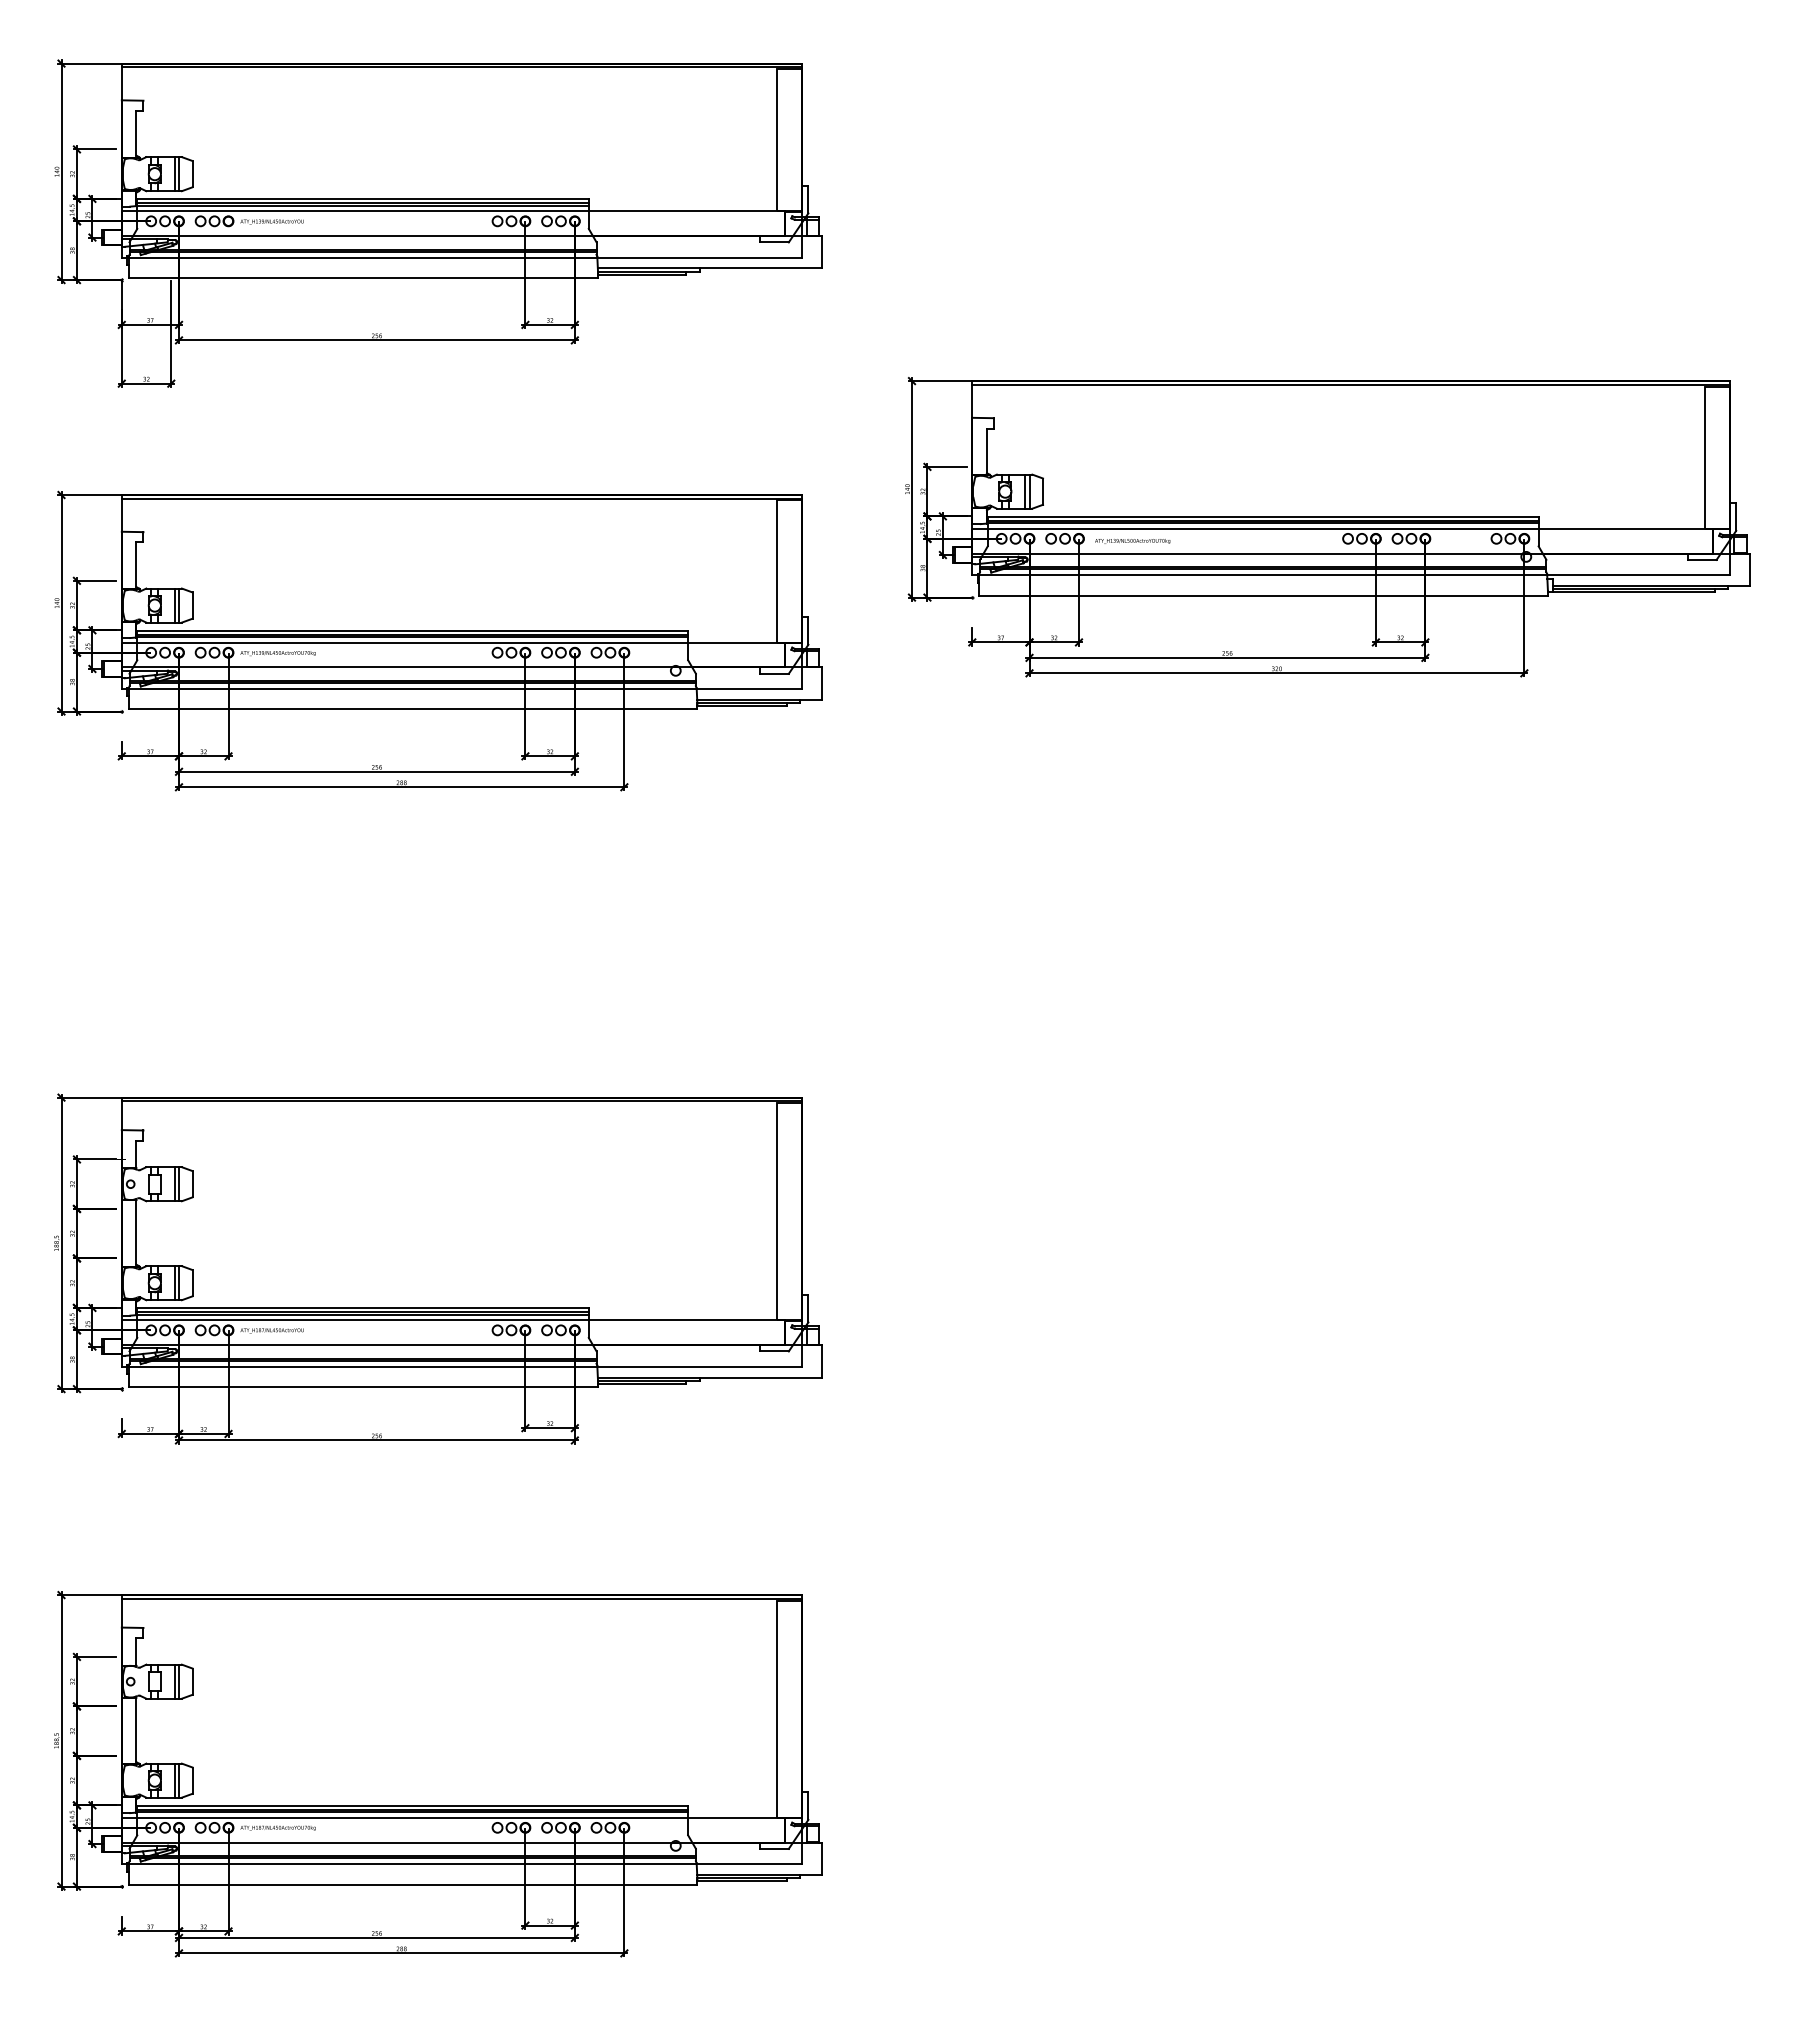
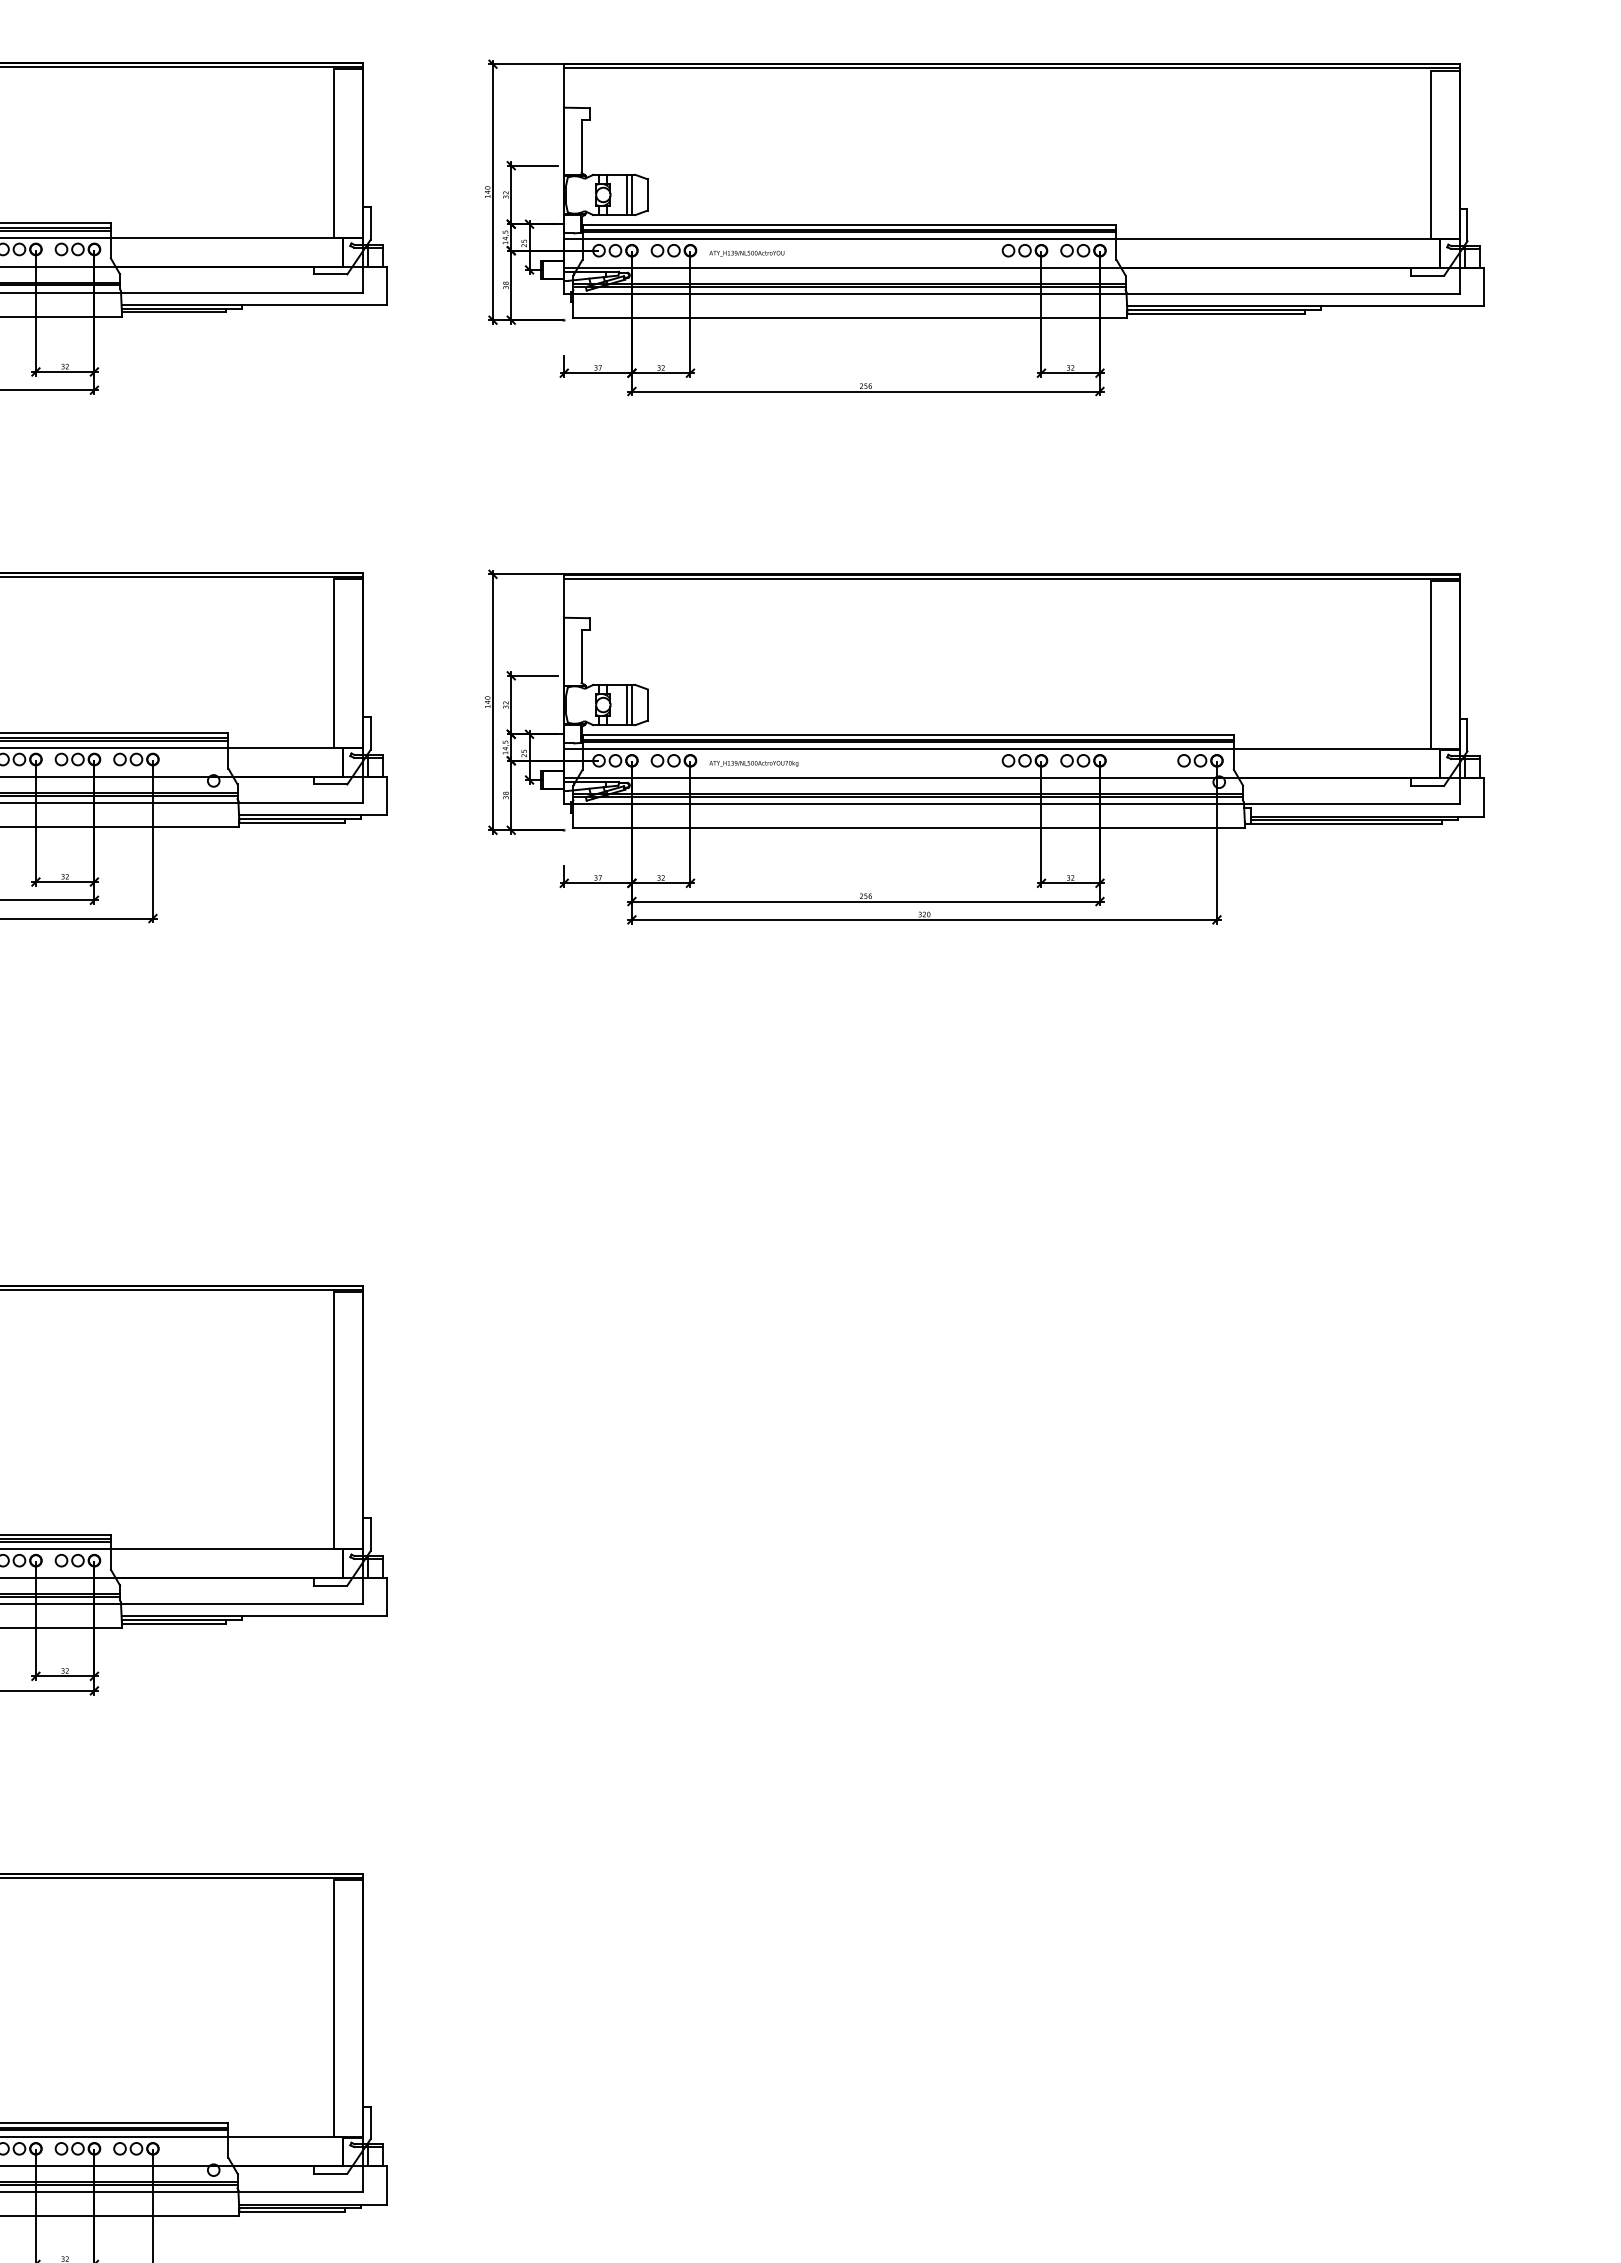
part: (1327, 202) -> (984, 227), added
part: (1327, 527) -> (984, 747), moved

